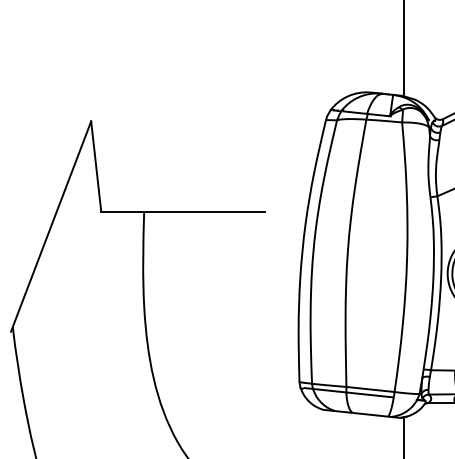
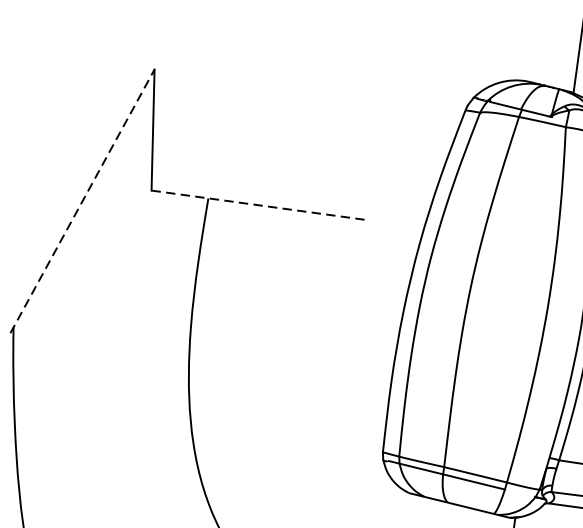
line: (183, 211) -> (260, 205), solid -> dashed
line: (51, 226) -> (83, 201), solid -> dashed

